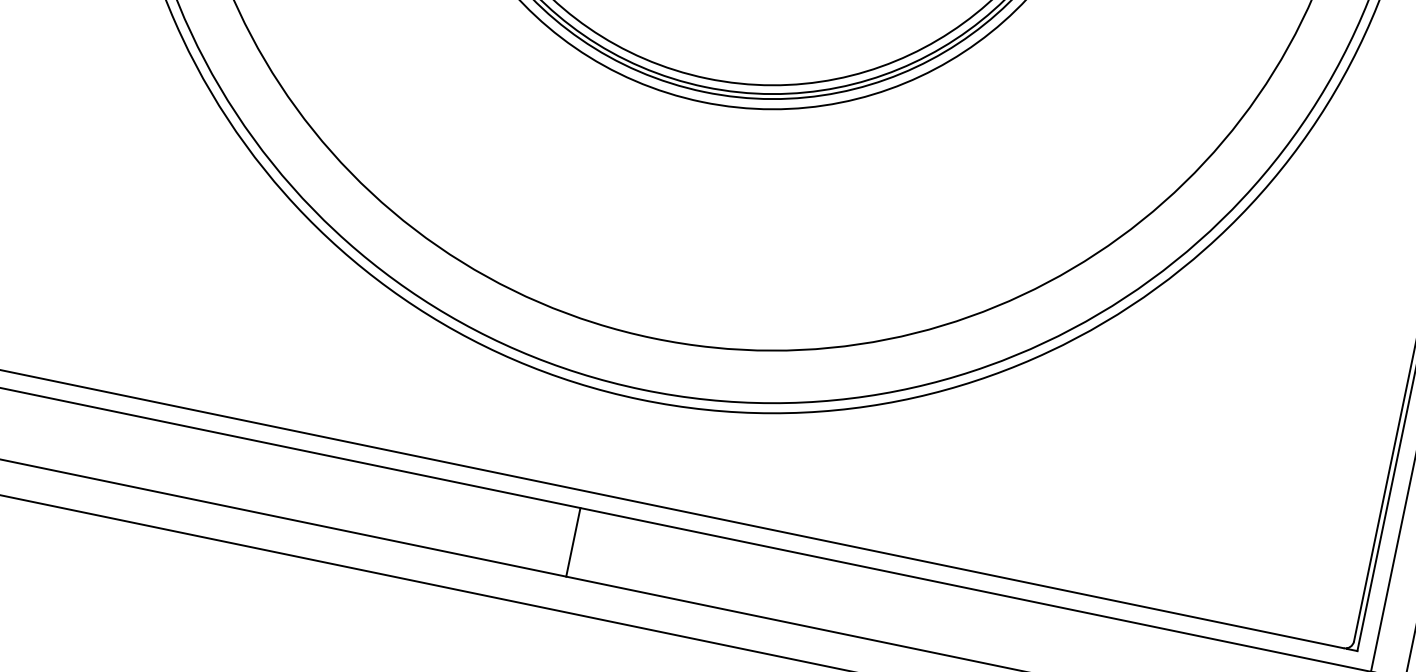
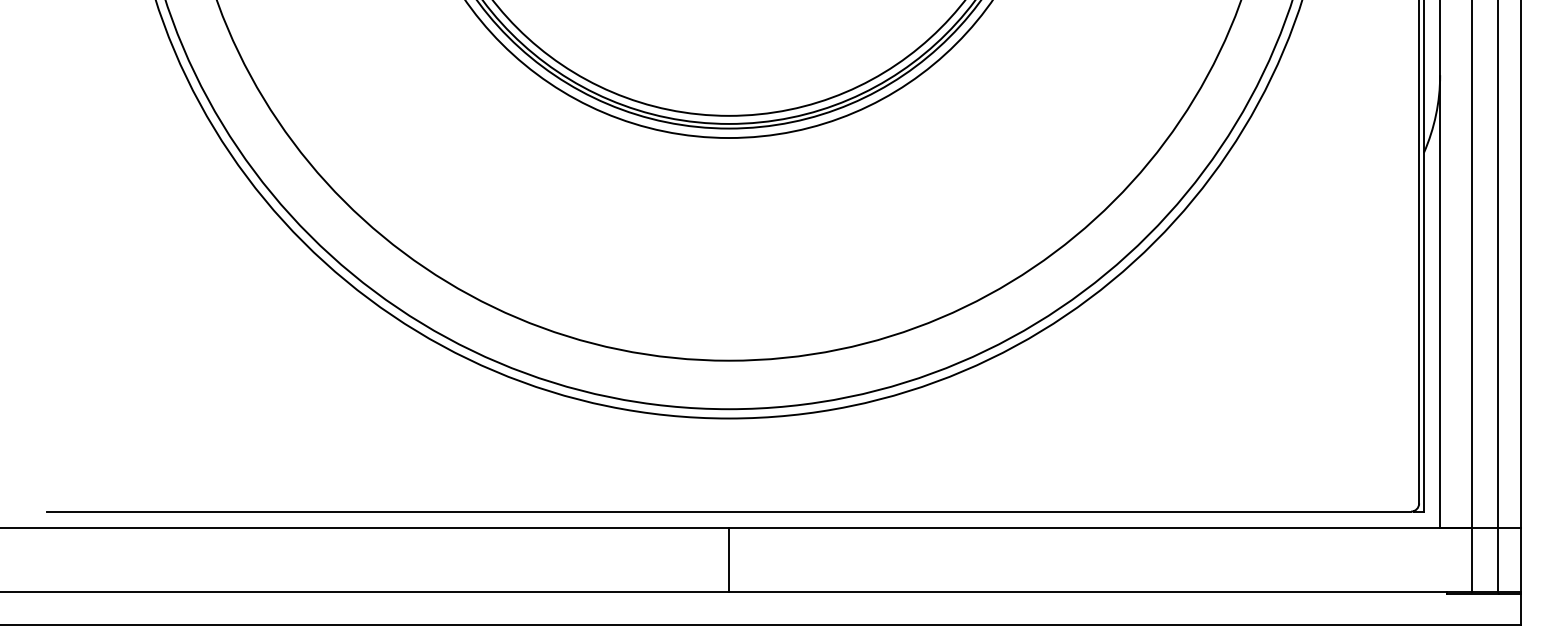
line: (573, 541) -> (729, 559), moved

